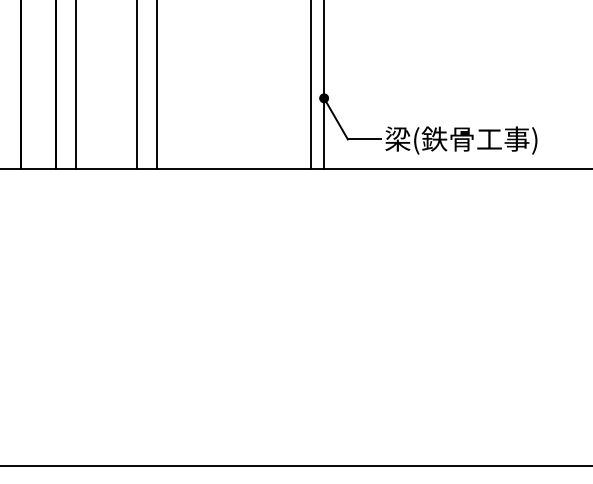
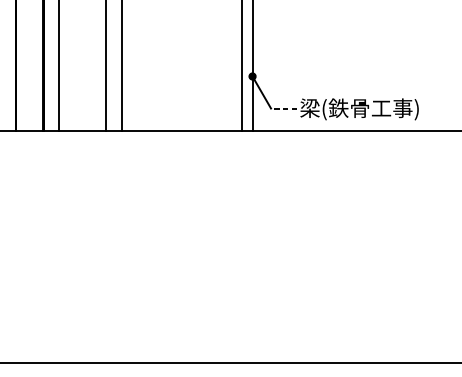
line: (364, 139) -> (284, 108), solid -> dashed

